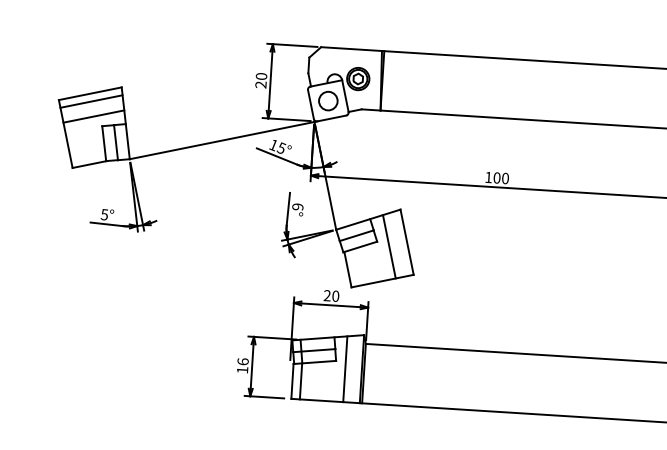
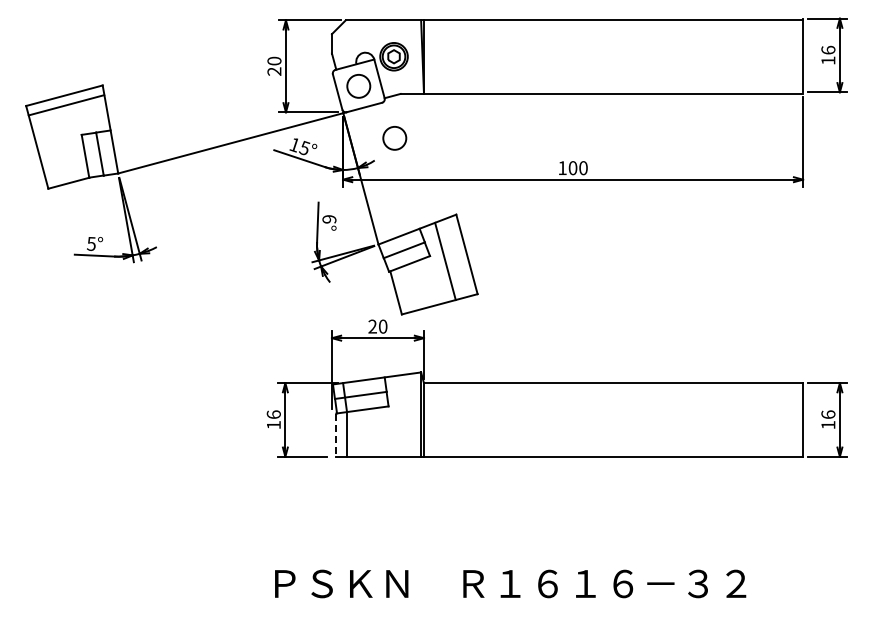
line: (93, 116) -> (70, 123), removed
circle: (354, 145) -> (394, 138), added
line: (345, 368) -> (400, 415), removed
line: (292, 381) -> (336, 435), solid -> dashed

